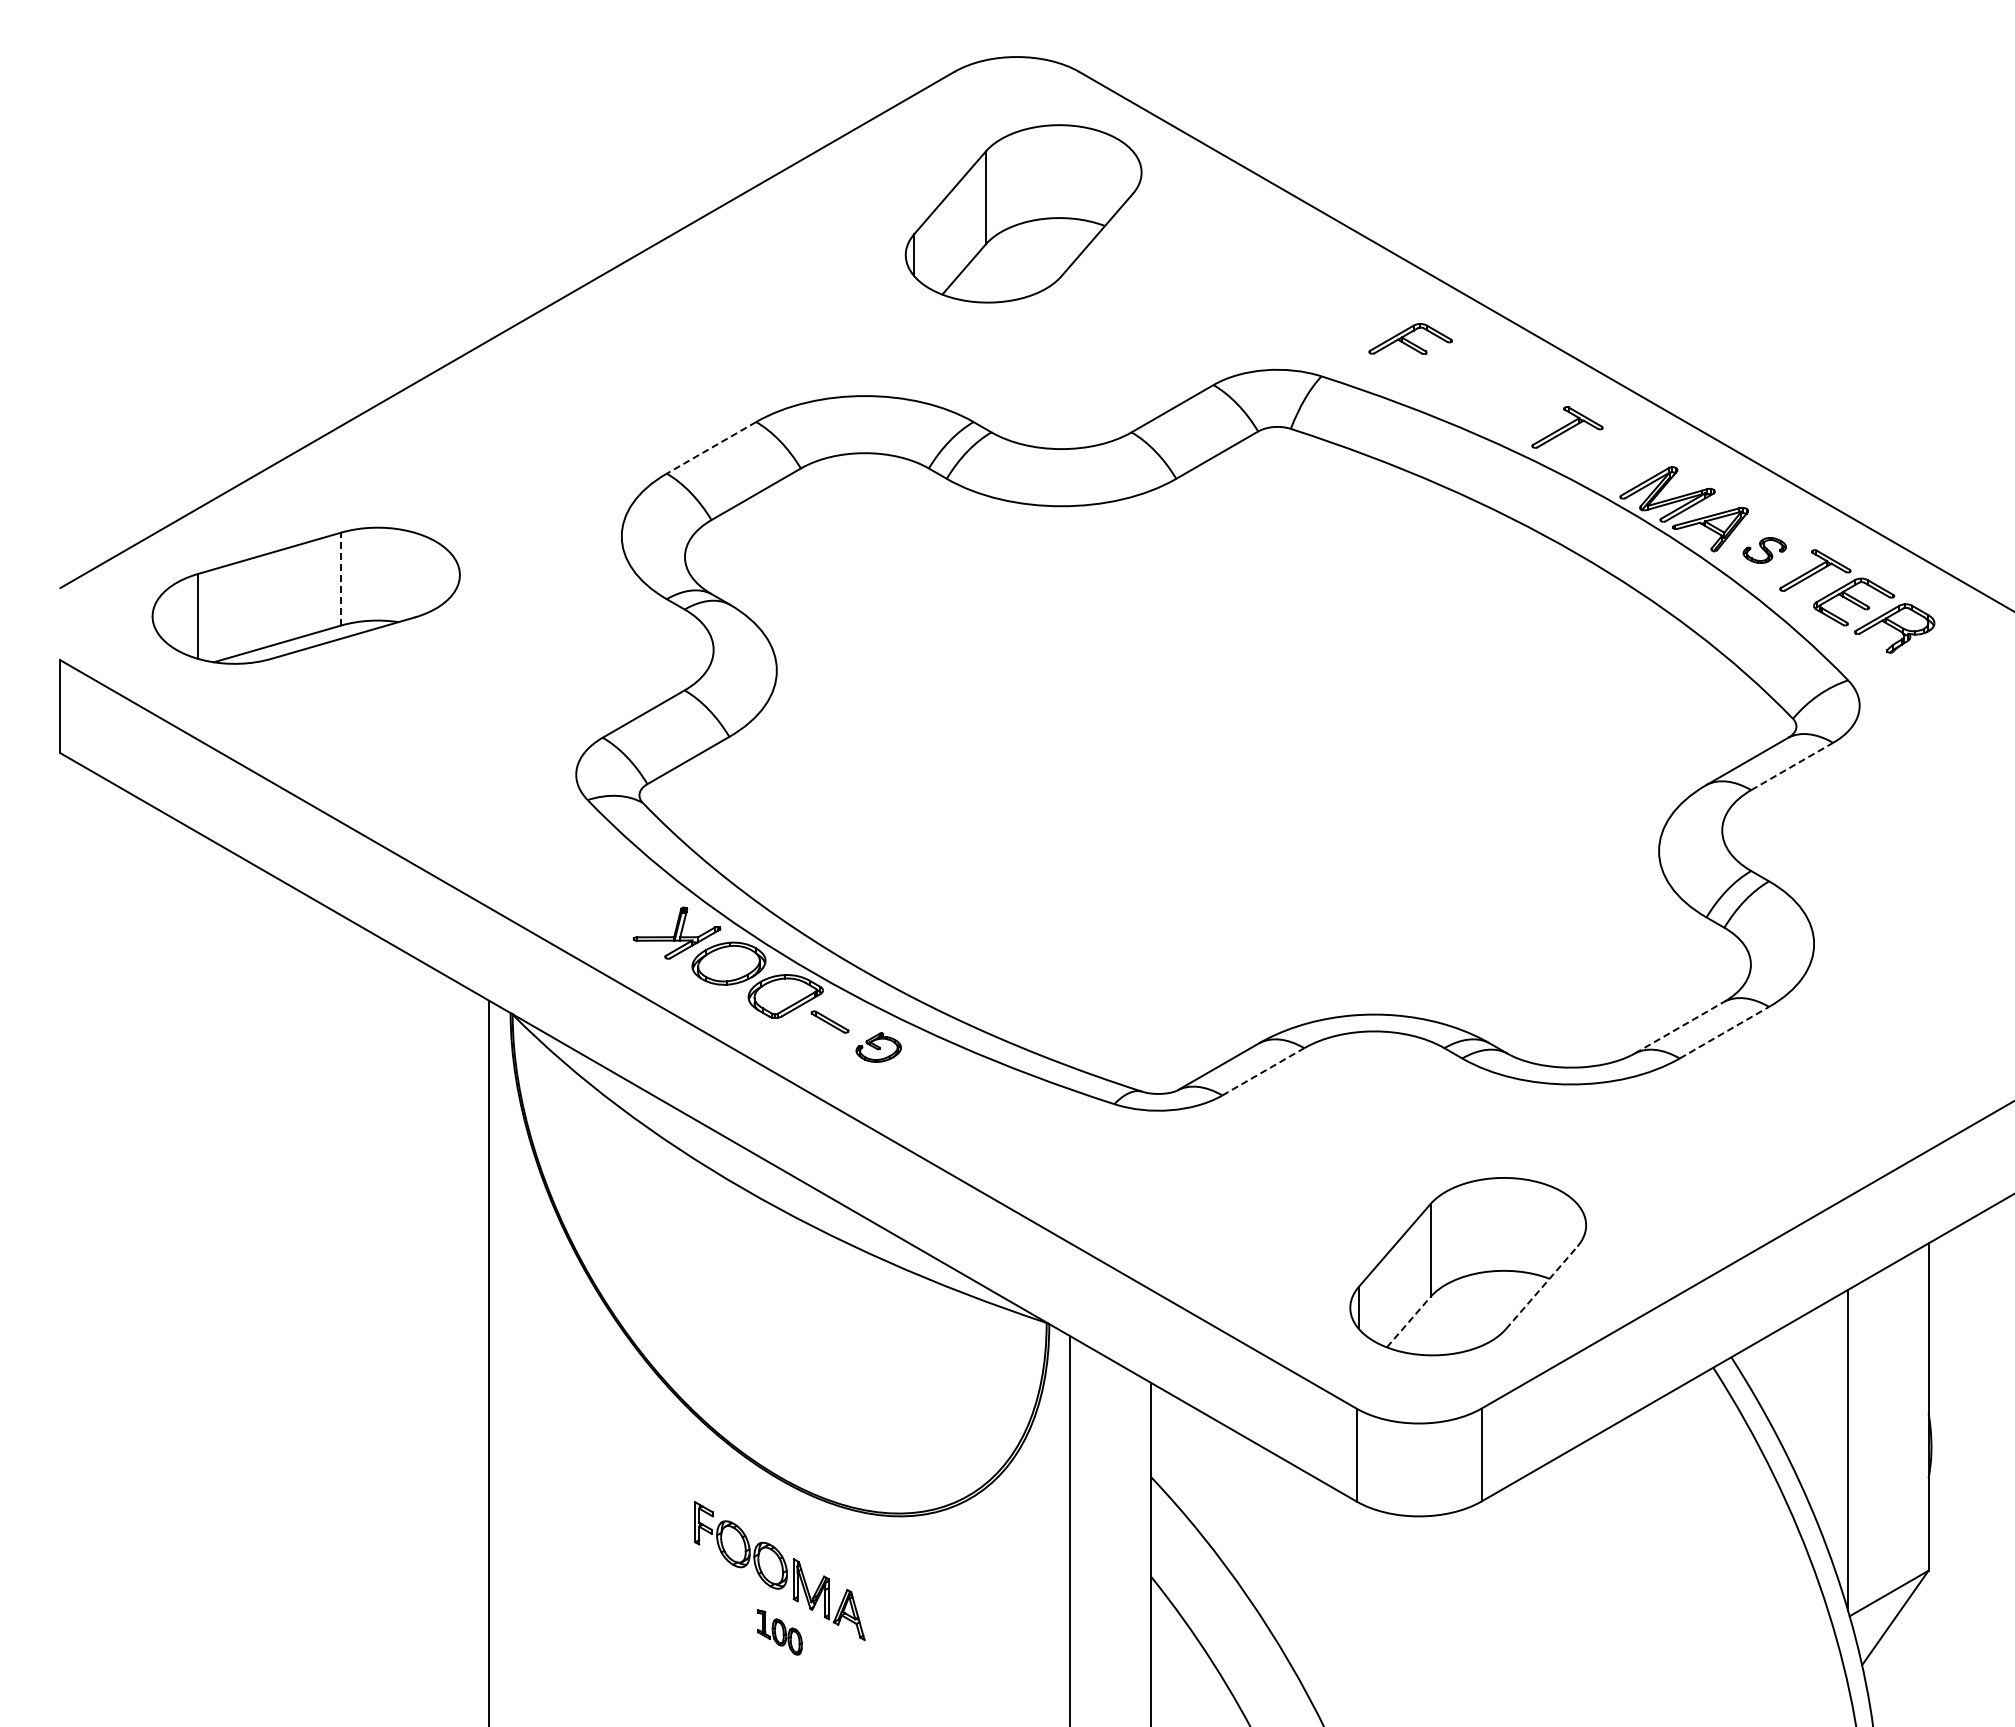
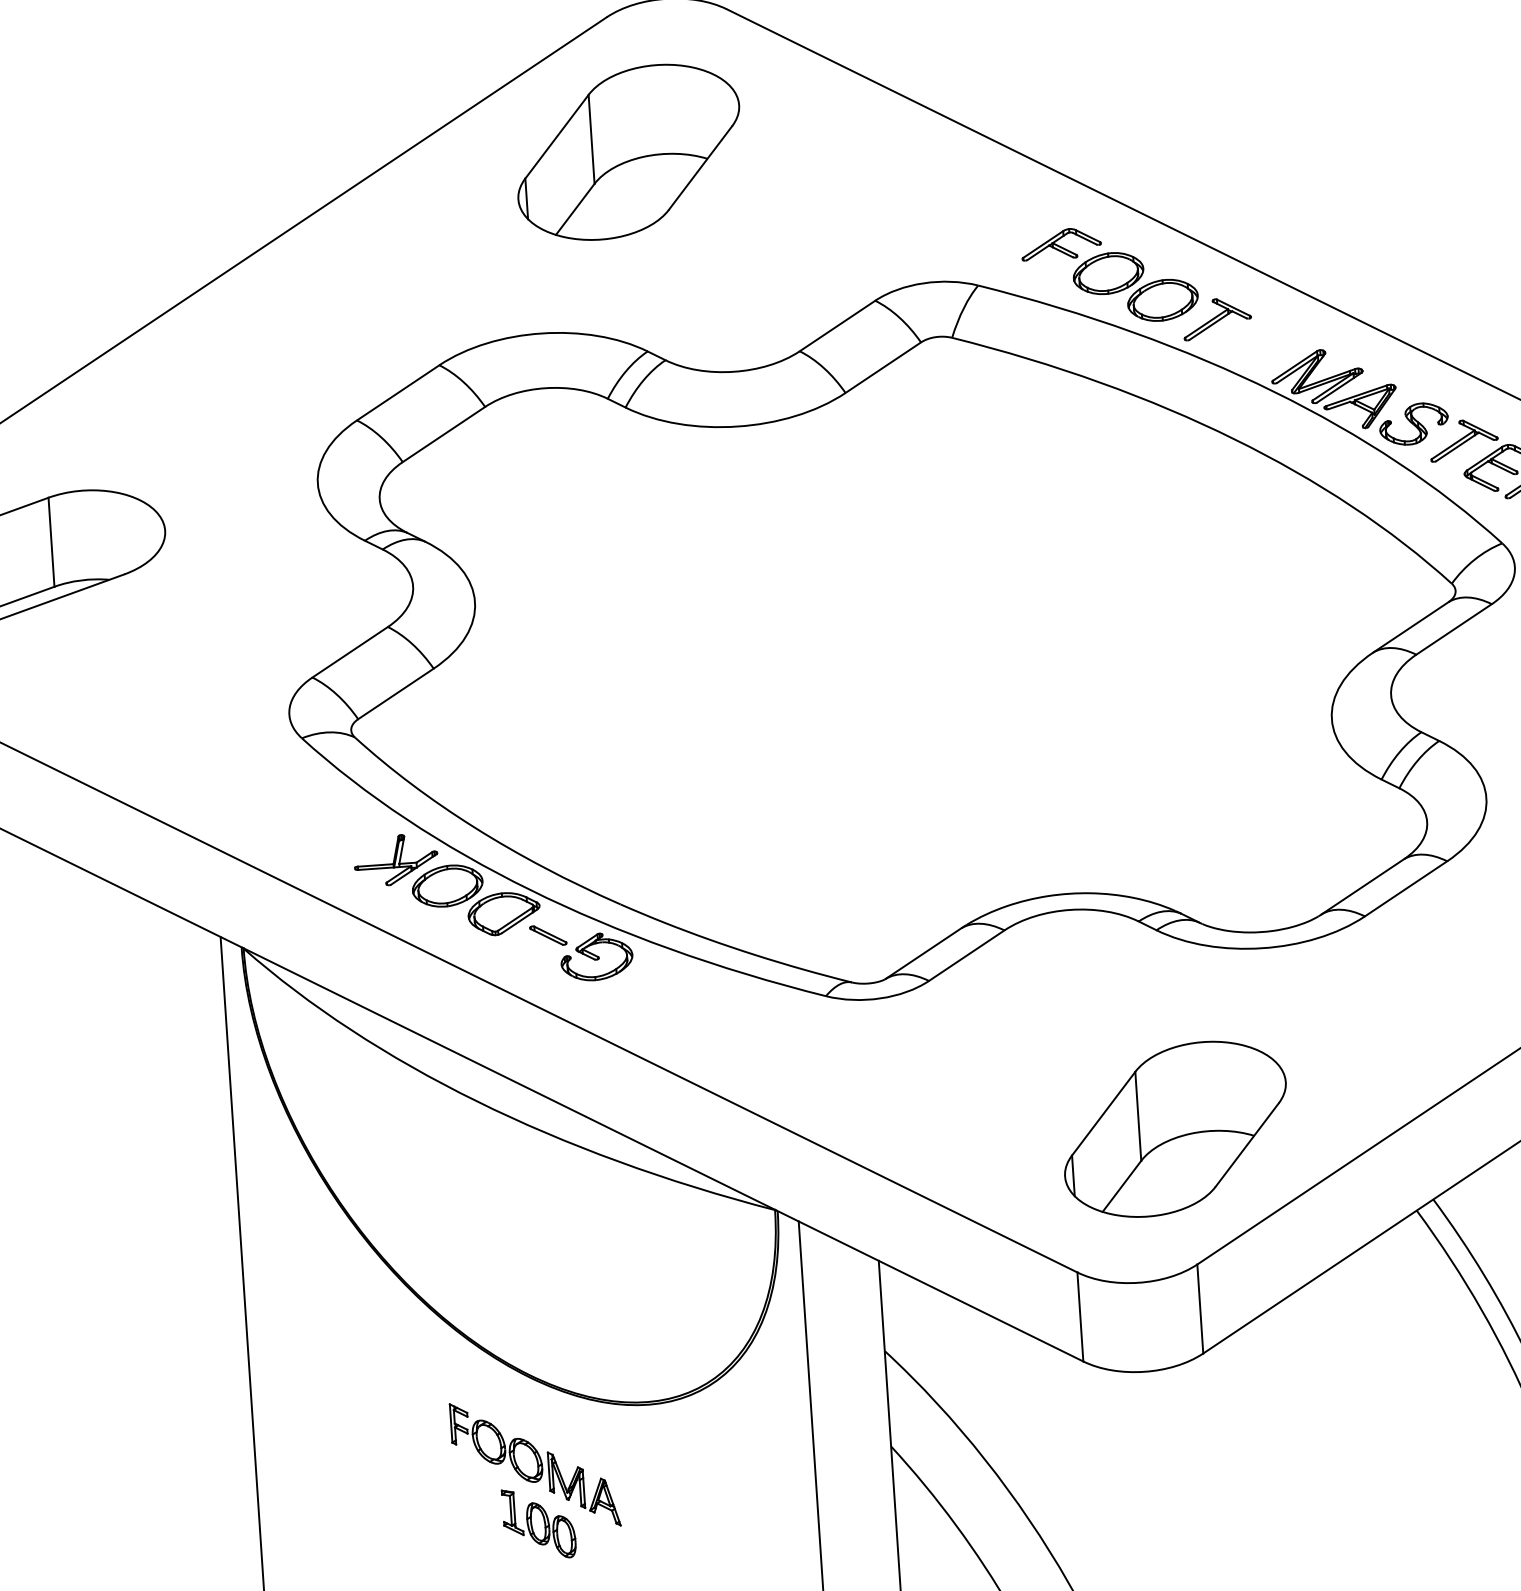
part: (1023, 213) -> (628, 152), moved
part: (1484, 388) -> (1135, 286), added
line: (711, 447) -> (398, 392), dashed -> solid
part: (1764, 550) -> (1413, 424), size x1.67
line: (341, 578) -> (51, 541), dashed -> solid
line: (1792, 766) -> (1454, 629), dashed -> solid
line: (1679, 1027) -> (1362, 886), dashed -> solid
line: (1724, 1032) -> (1406, 888), dashed -> solid
part: (878, 1047) -> (596, 956), size x1.67
line: (1263, 1071) -> (966, 955), dashed -> solid
line: (1541, 1287) -> (1246, 1144), dashed -> solid
line: (1409, 1321) -> (1122, 1185), dashed -> solid
part: (779, 1632) -> (538, 1523), size x1.67

